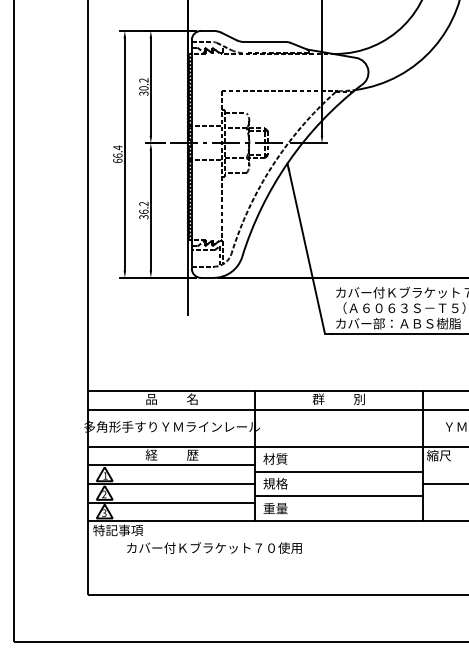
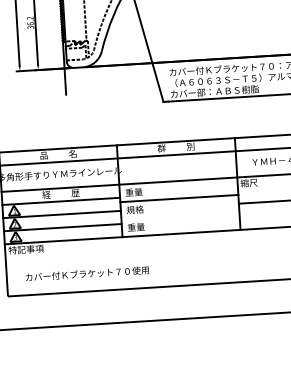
text: (275, 458) -> (133, 192), 材質 -> 重量
line: (338, 496) -> (180, 216), removed
text: (214, 547) -> (87, 273), moved

